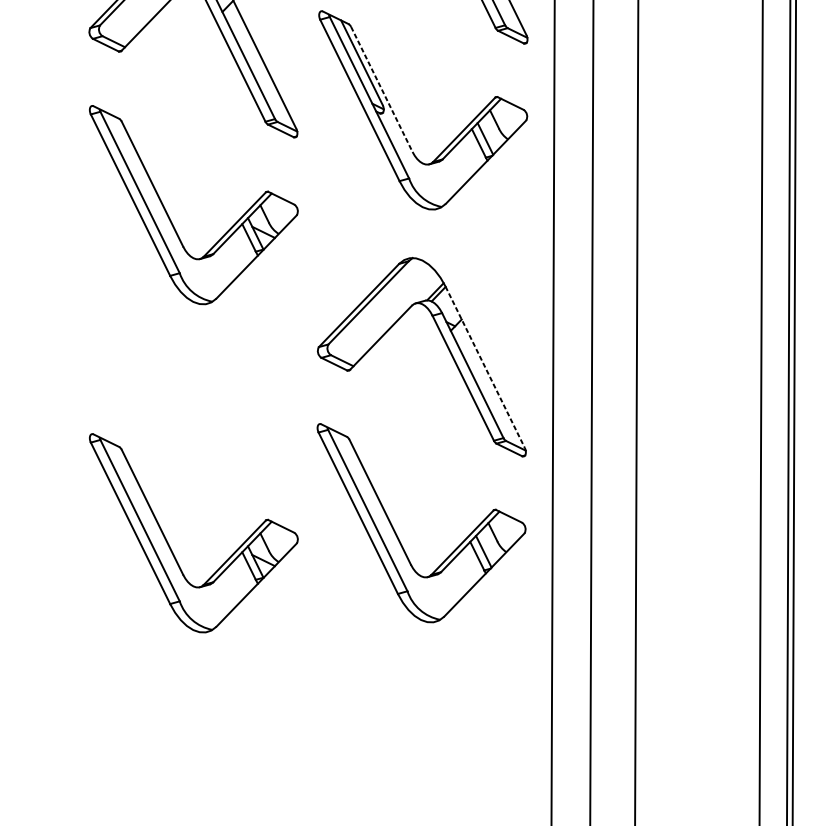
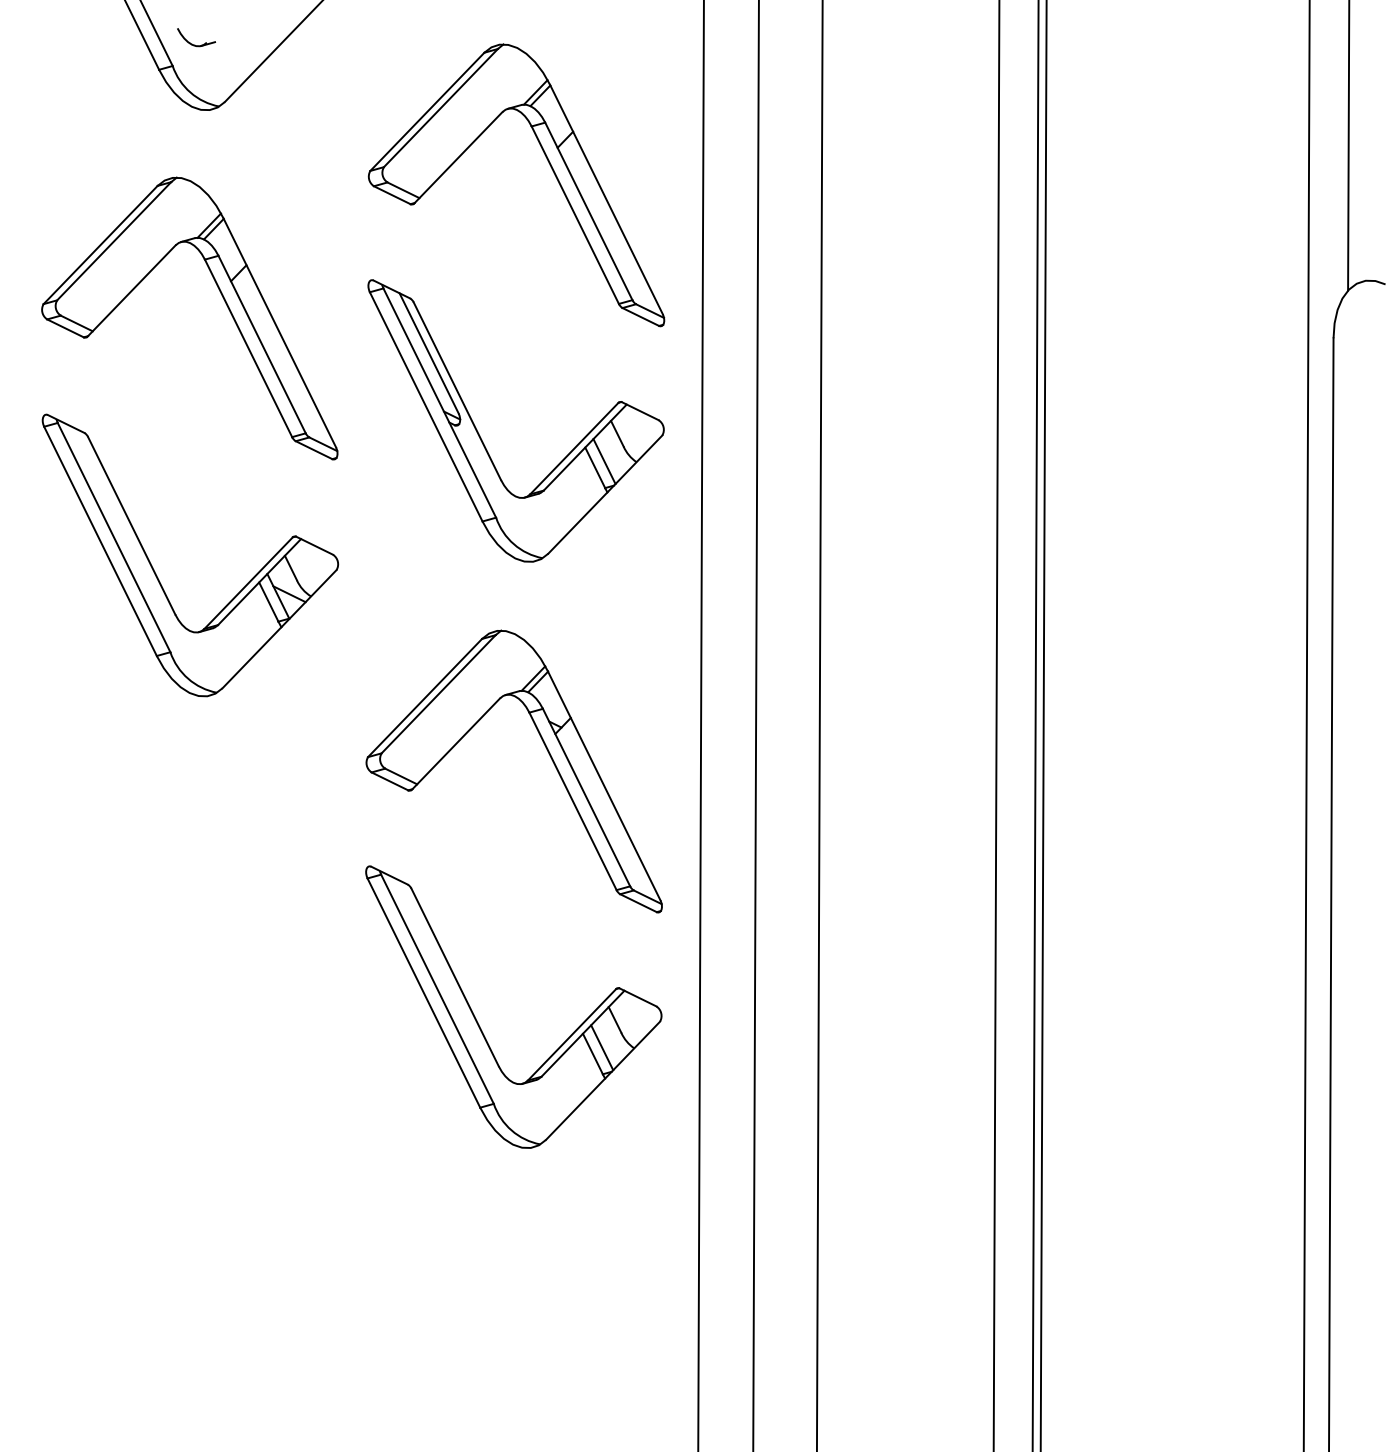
line: (381, 89) -> (457, 391), dashed -> solid
line: (485, 367) -> (604, 785), dashed -> solid
part: (169, 545) -> (156, 1039), removed

